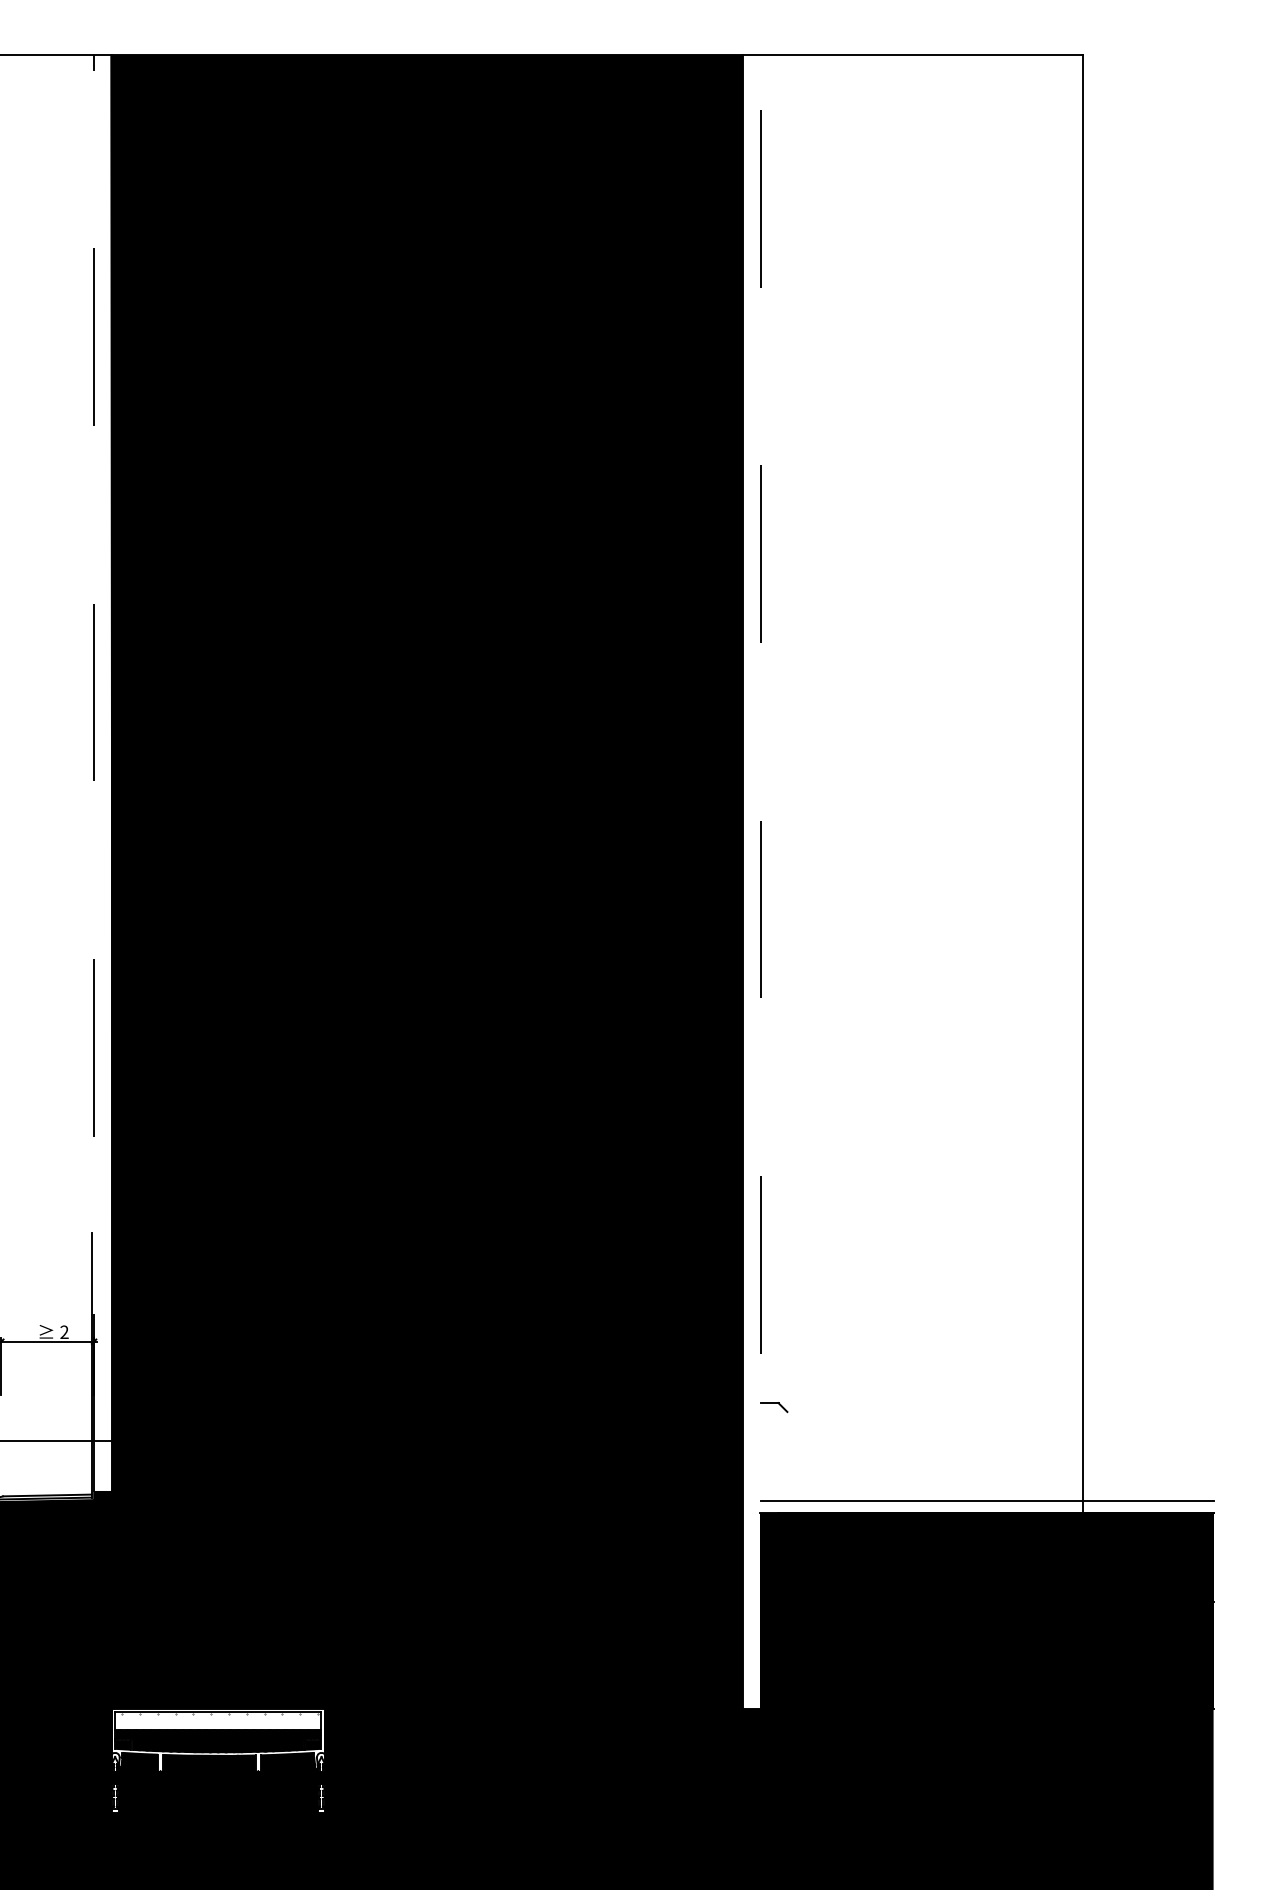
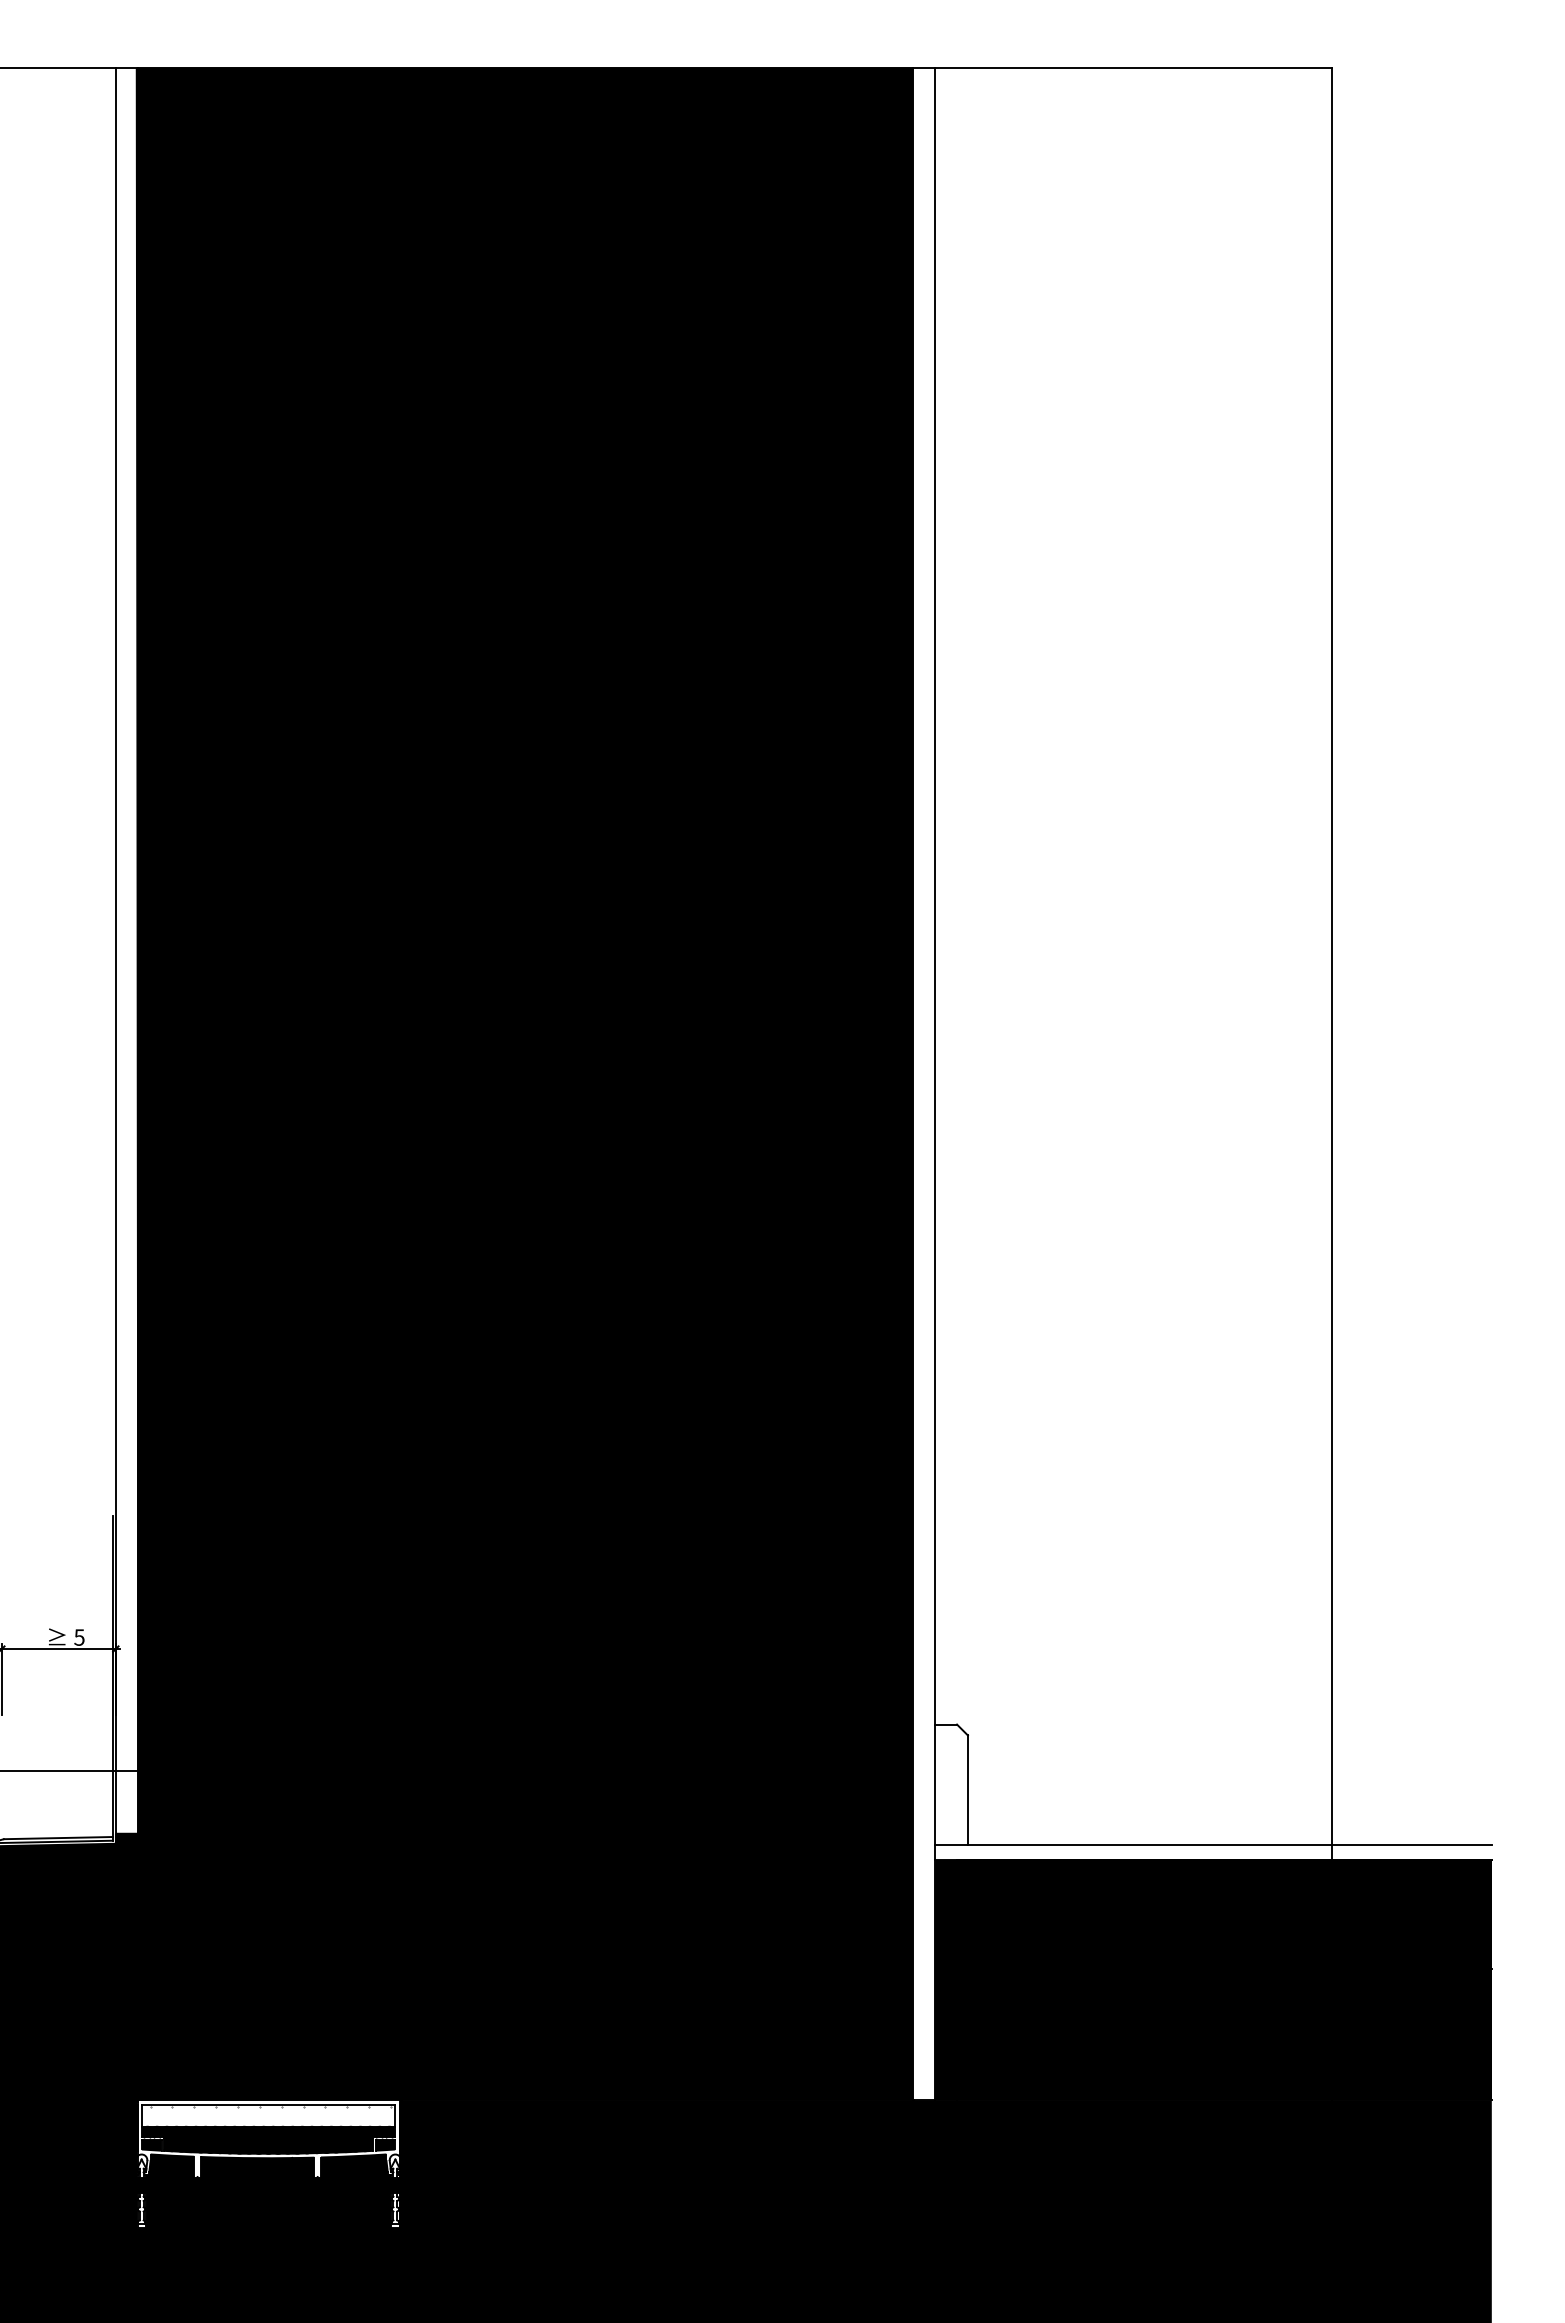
line: (93, 773) -> (115, 950), dashed -> solid
line: (760, 881) -> (935, 1083), dashed -> solid
text: (64, 1332) -> (79, 1637), 2 -> 5
line: (787, 1456) -> (967, 1790), added

